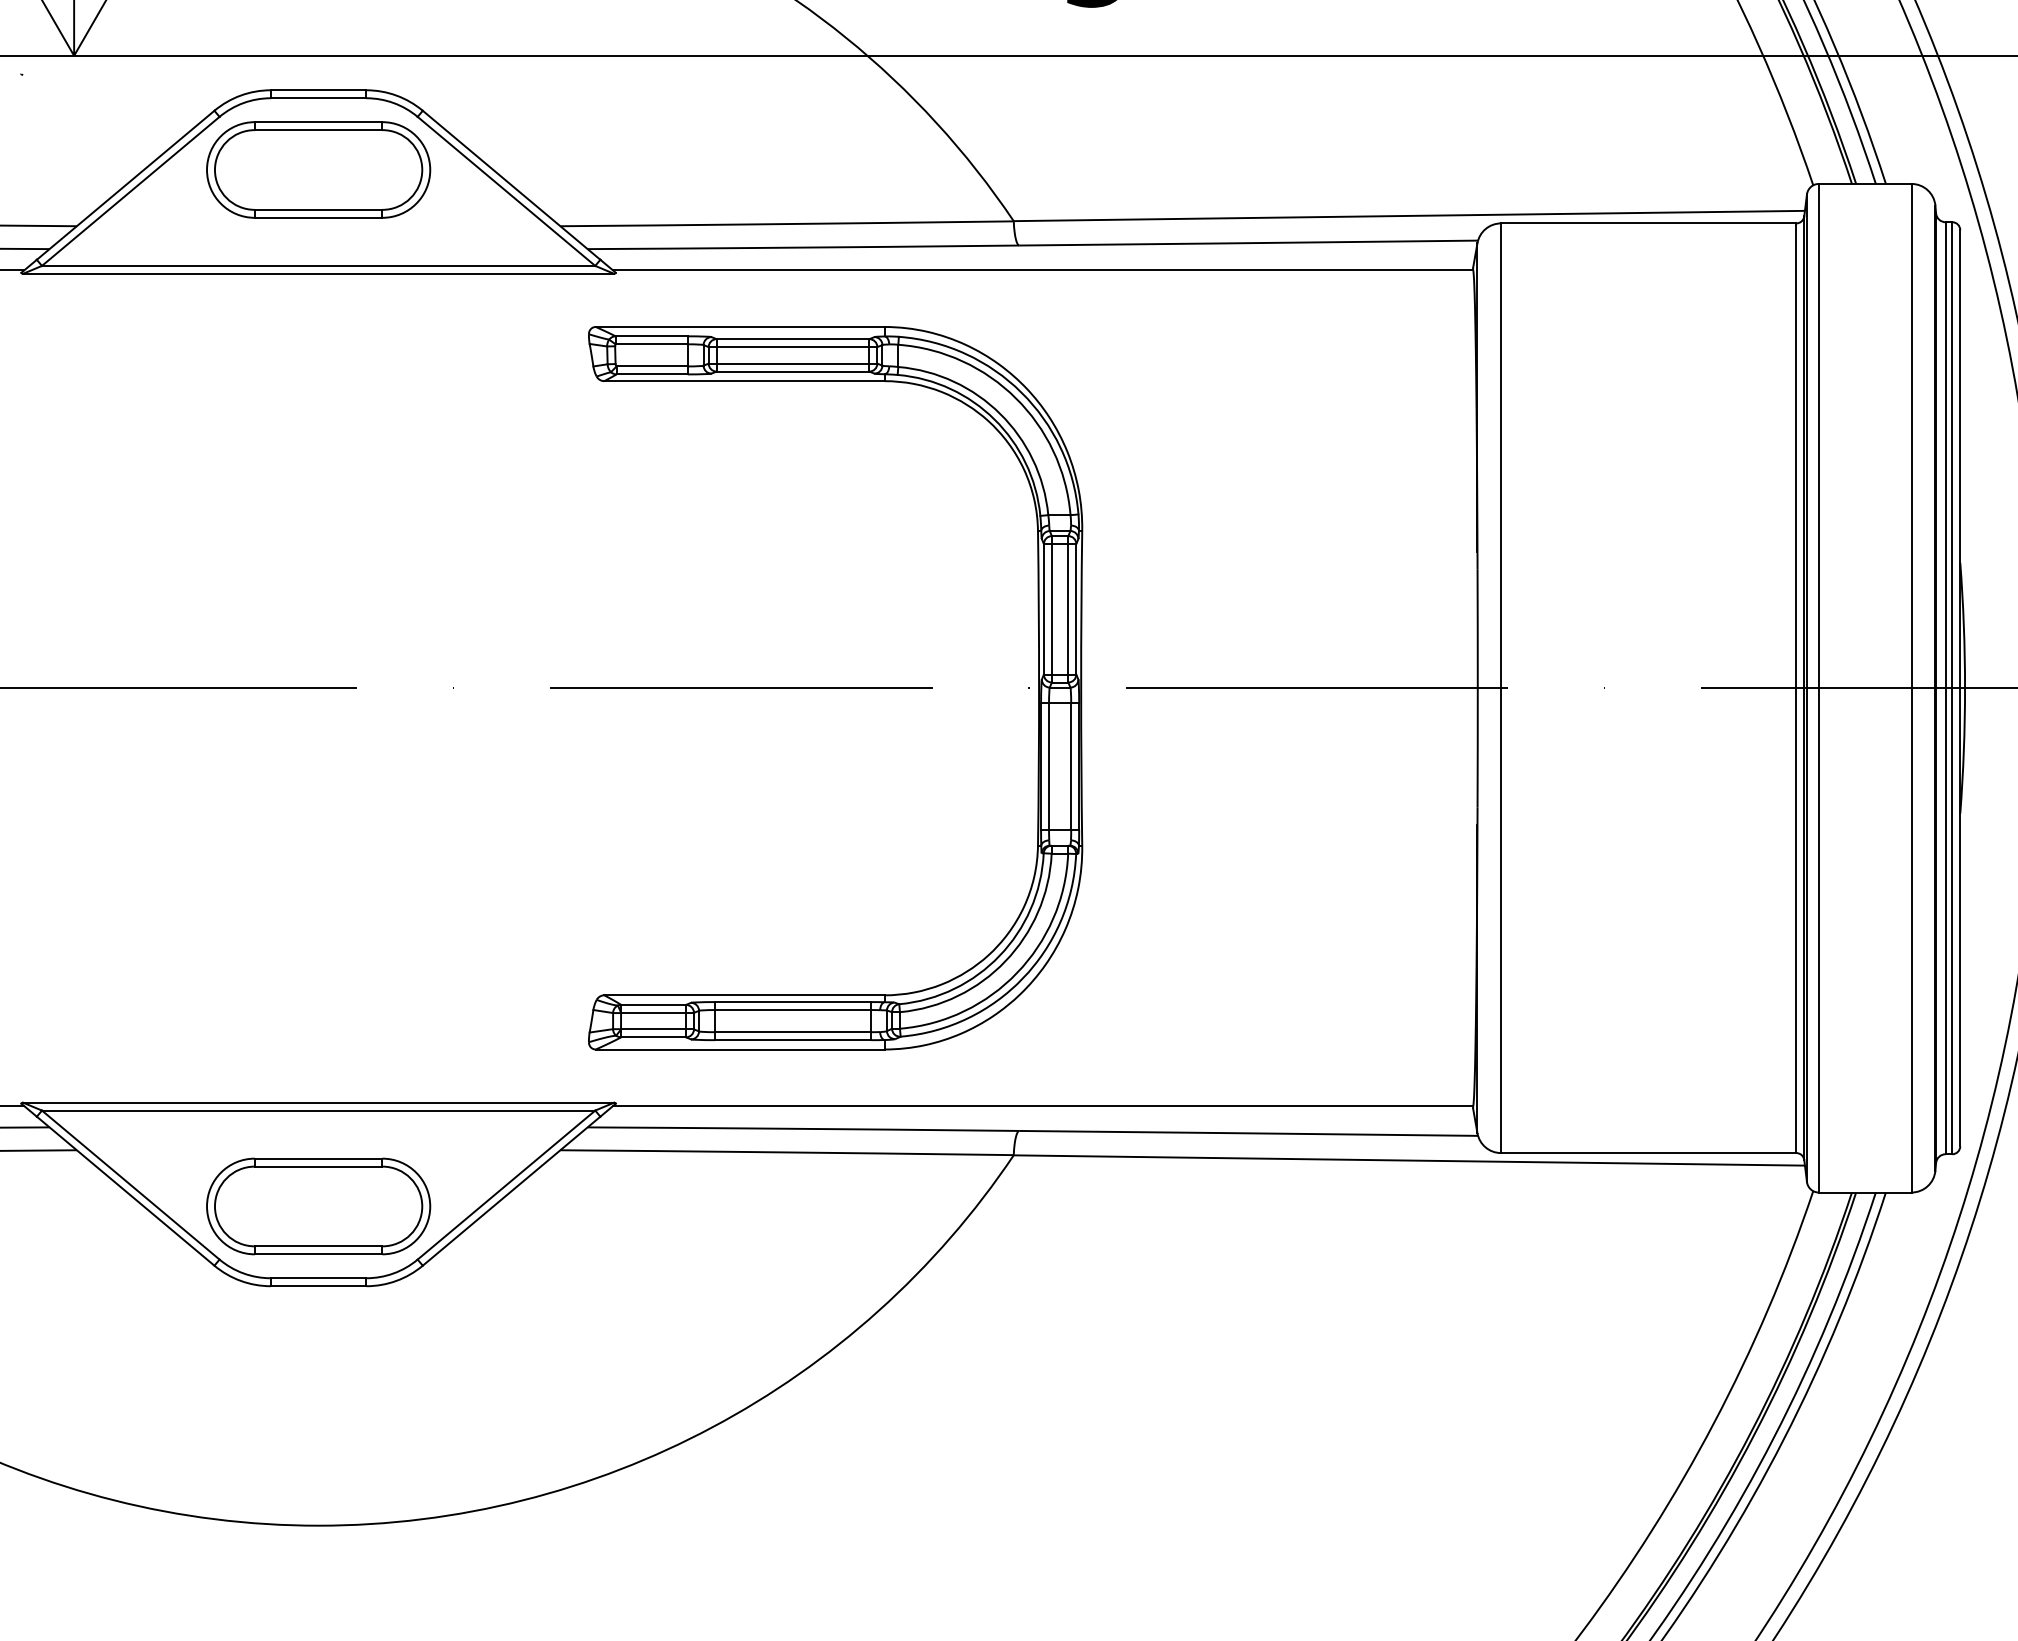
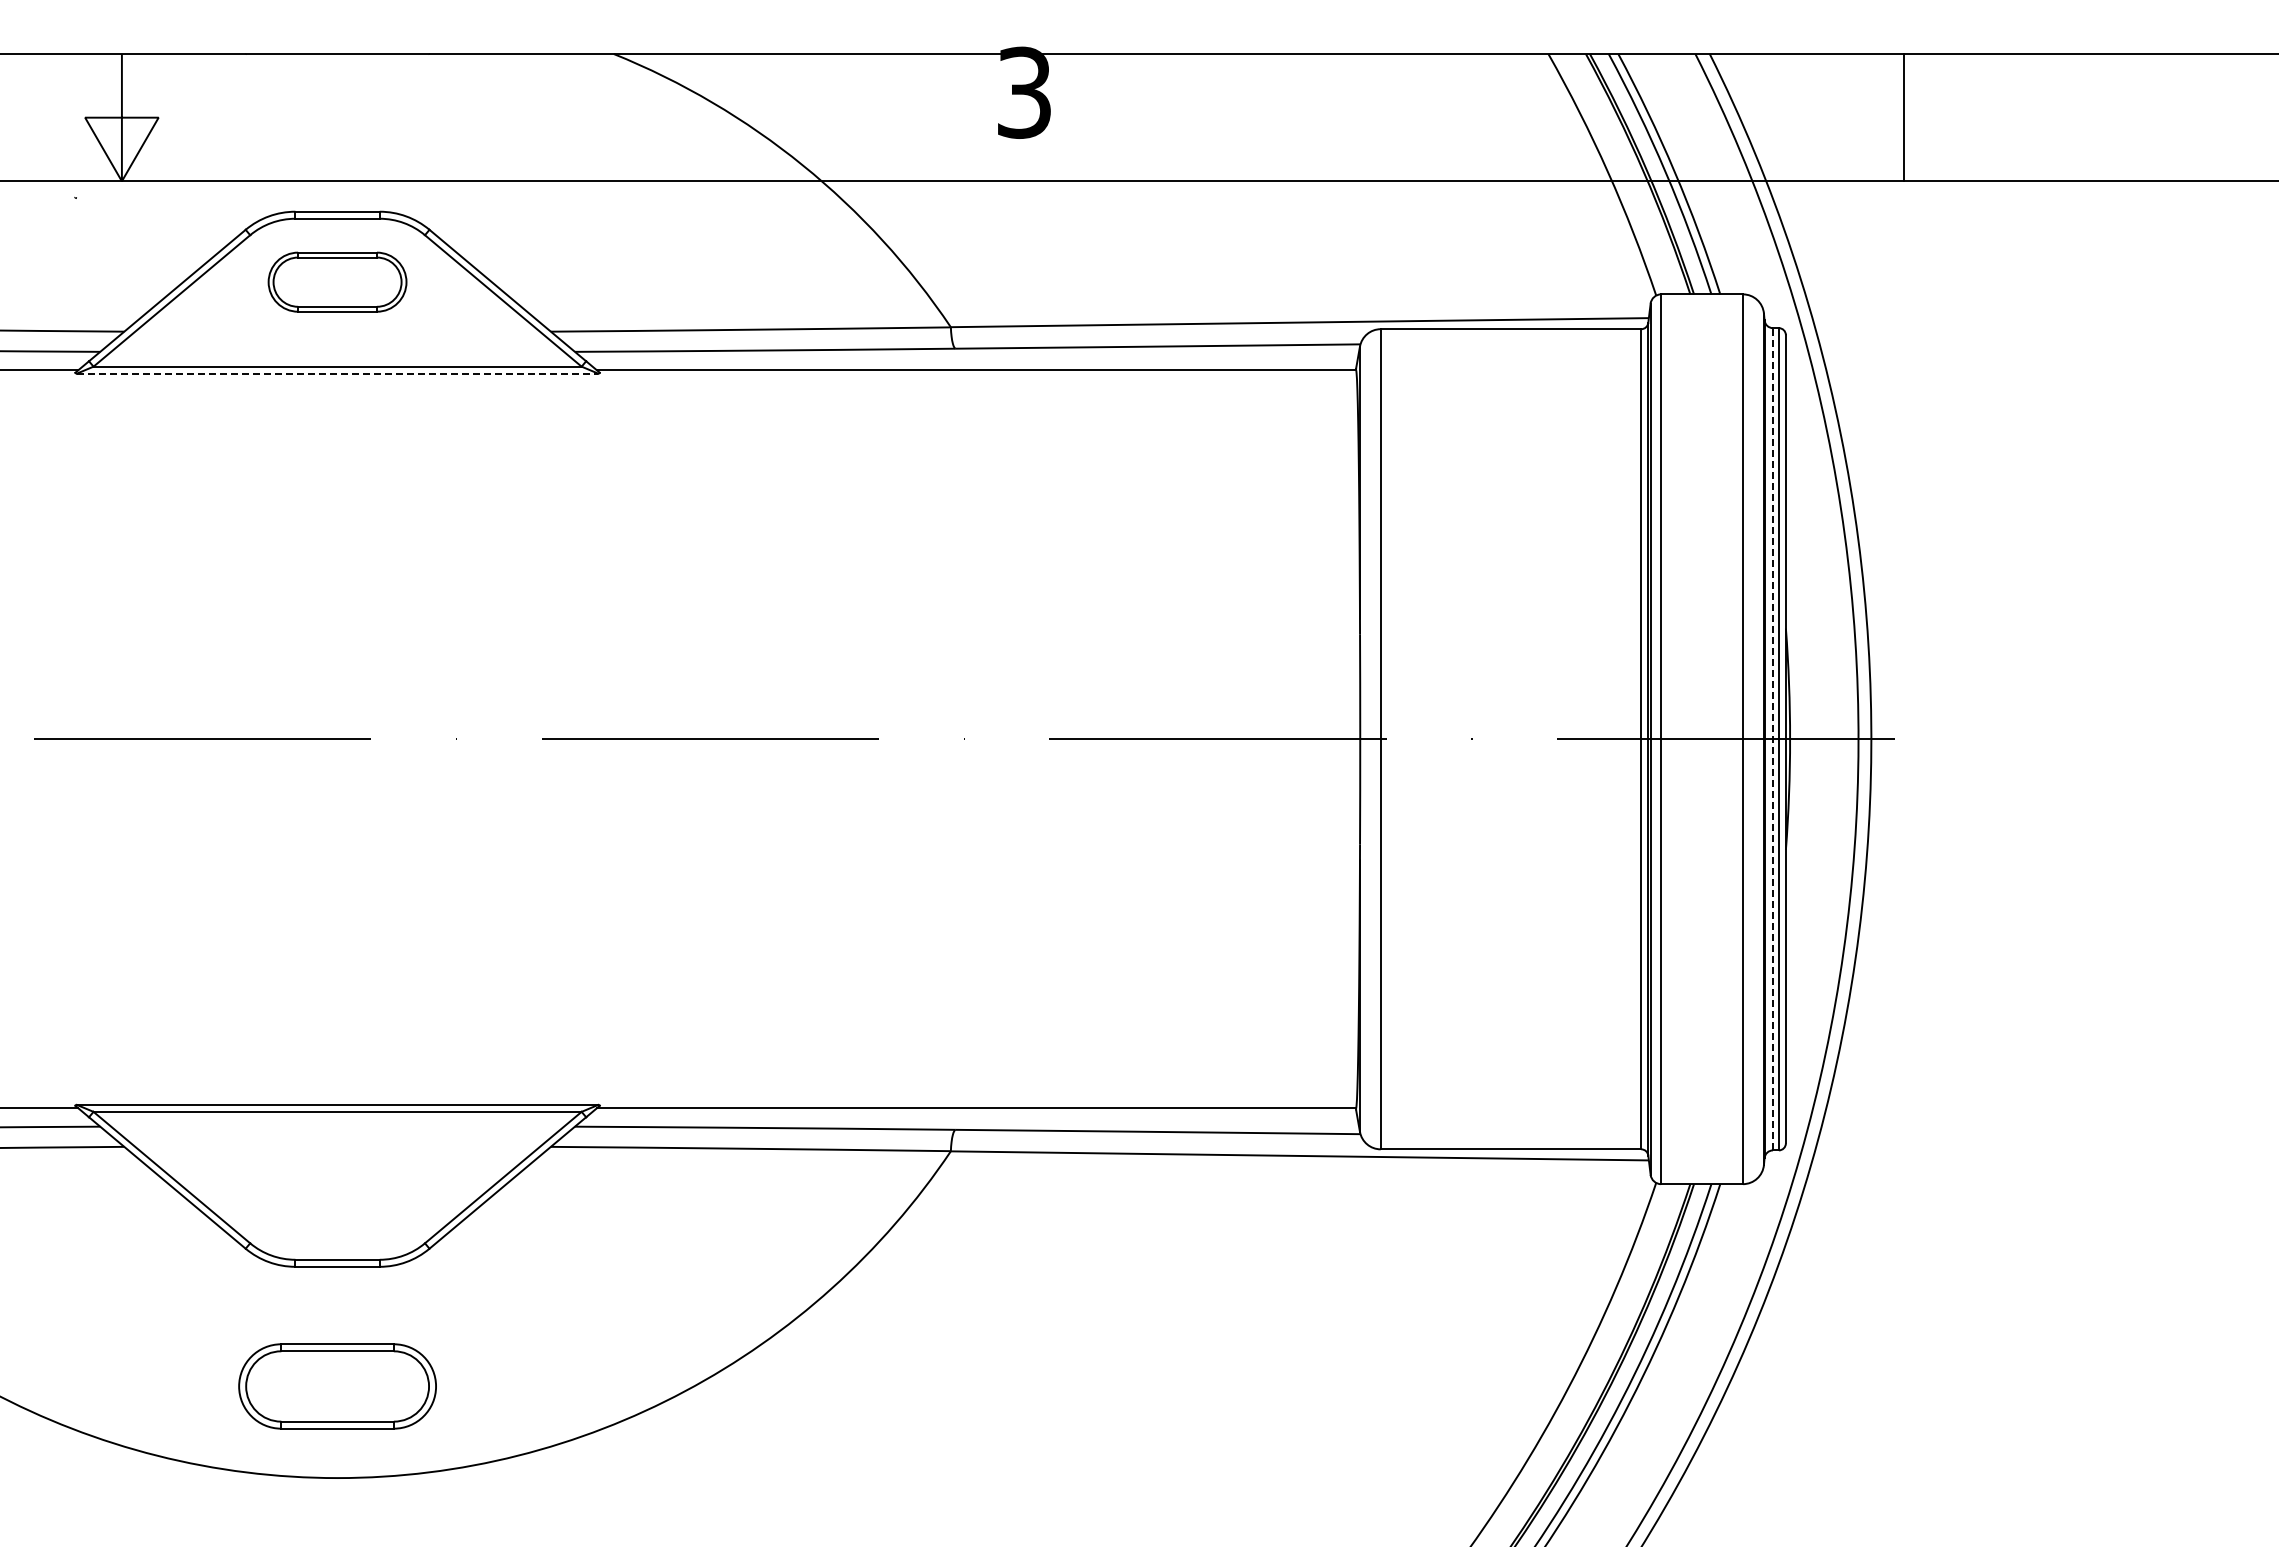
part: (318, 170) -> (337, 282), size x0.7
line: (318, 273) -> (337, 373), solid -> dashed
part: (1038, 687) -> (972, 738), removed
line: (1945, 687) -> (1772, 738), solid -> dashed
part: (318, 1206) -> (337, 1386), moved

